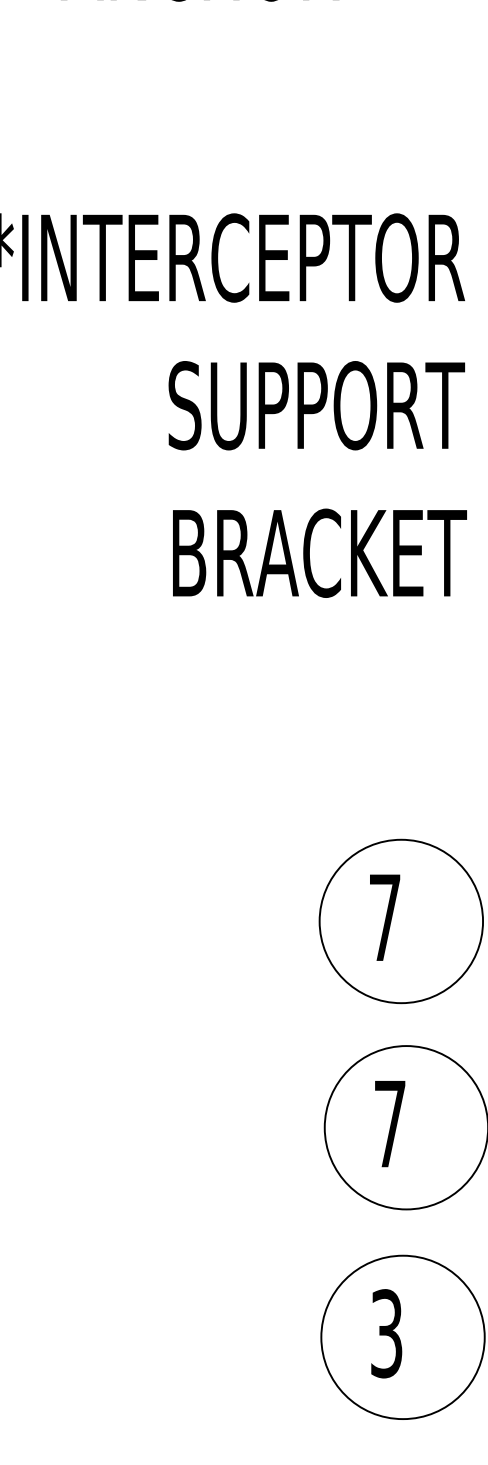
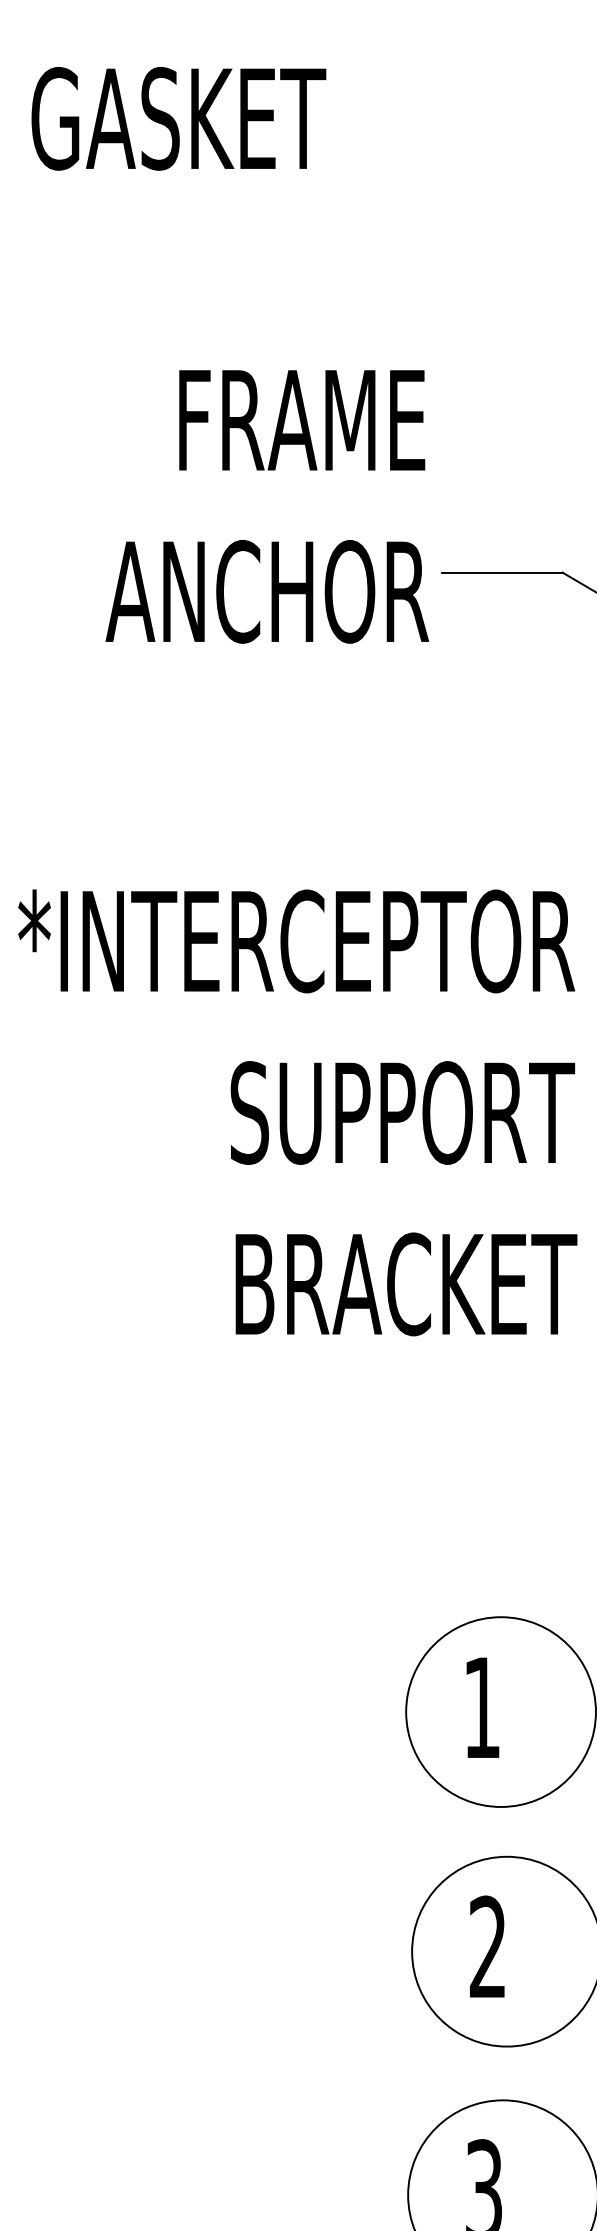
text: (384, 917) -> (481, 1707), 7 -> 1
text: (389, 1123) -> (487, 1946), 7 -> 2

